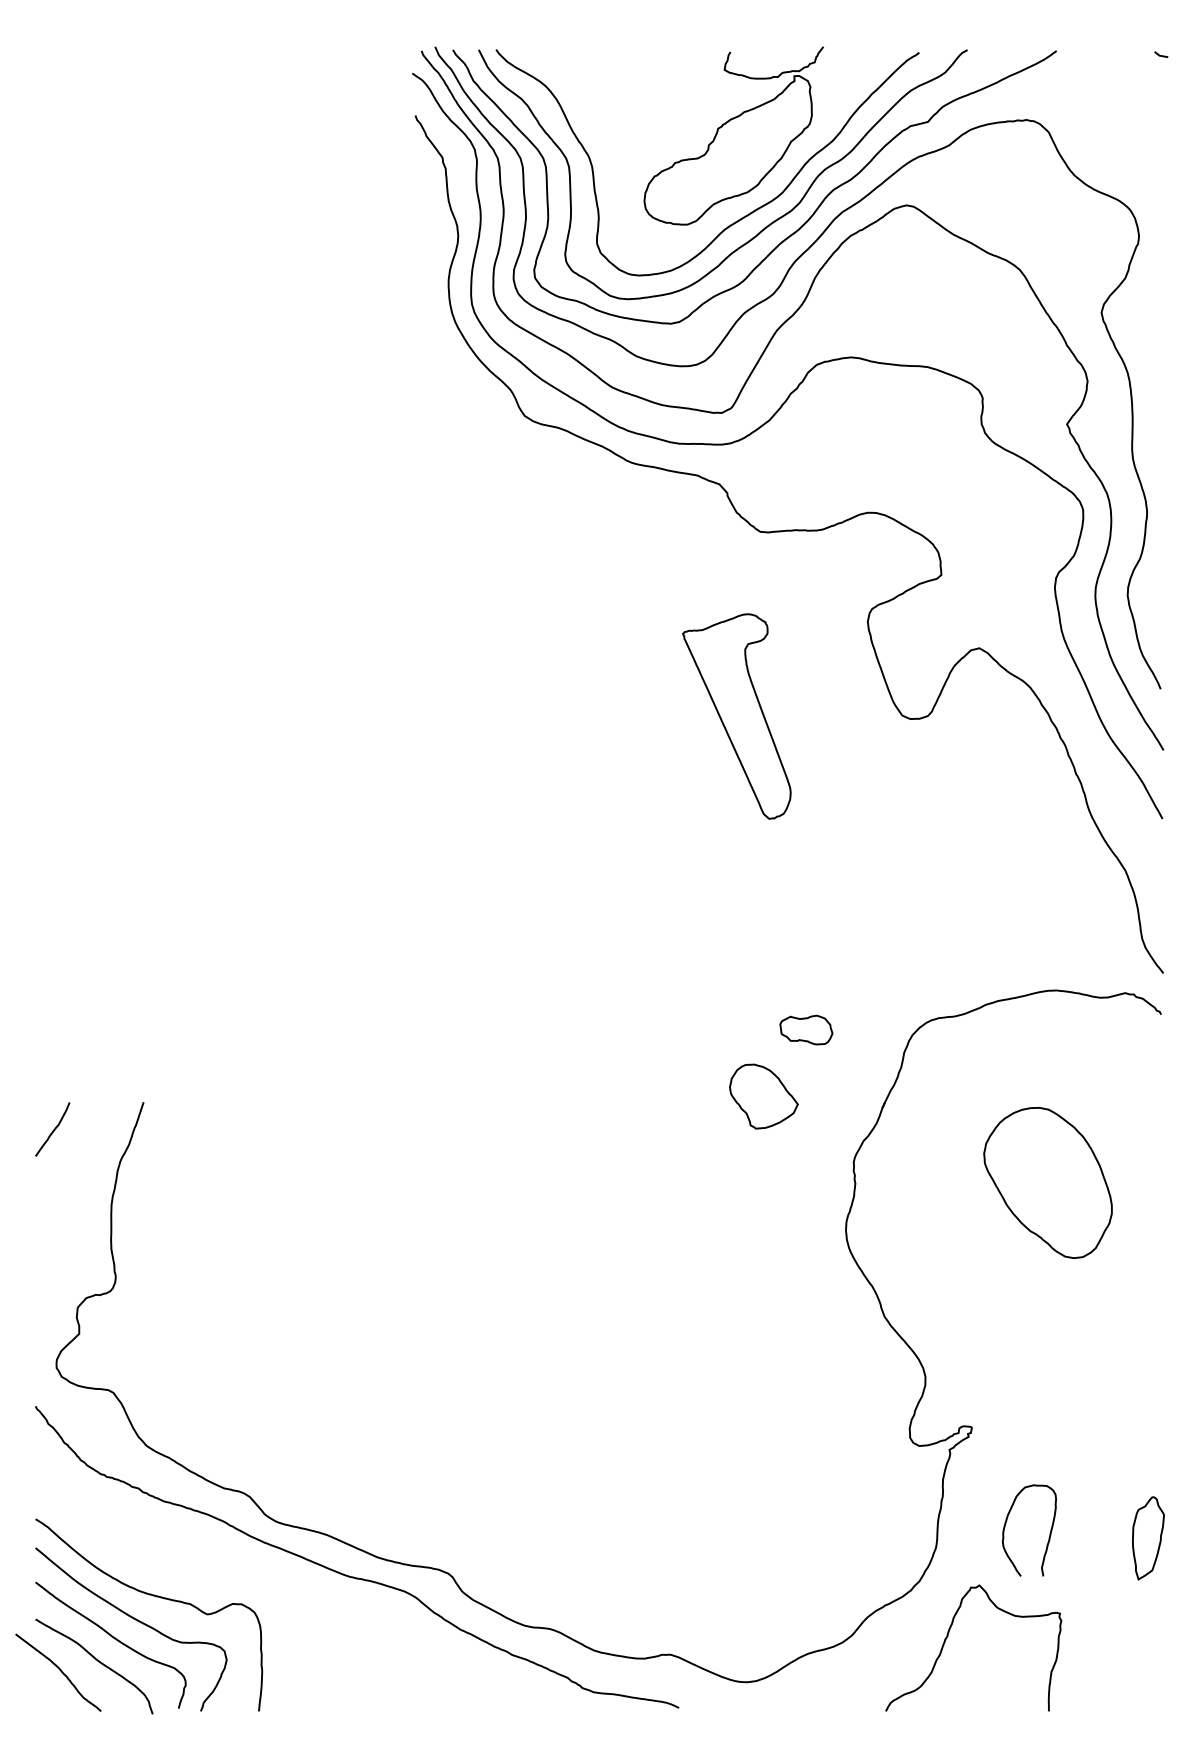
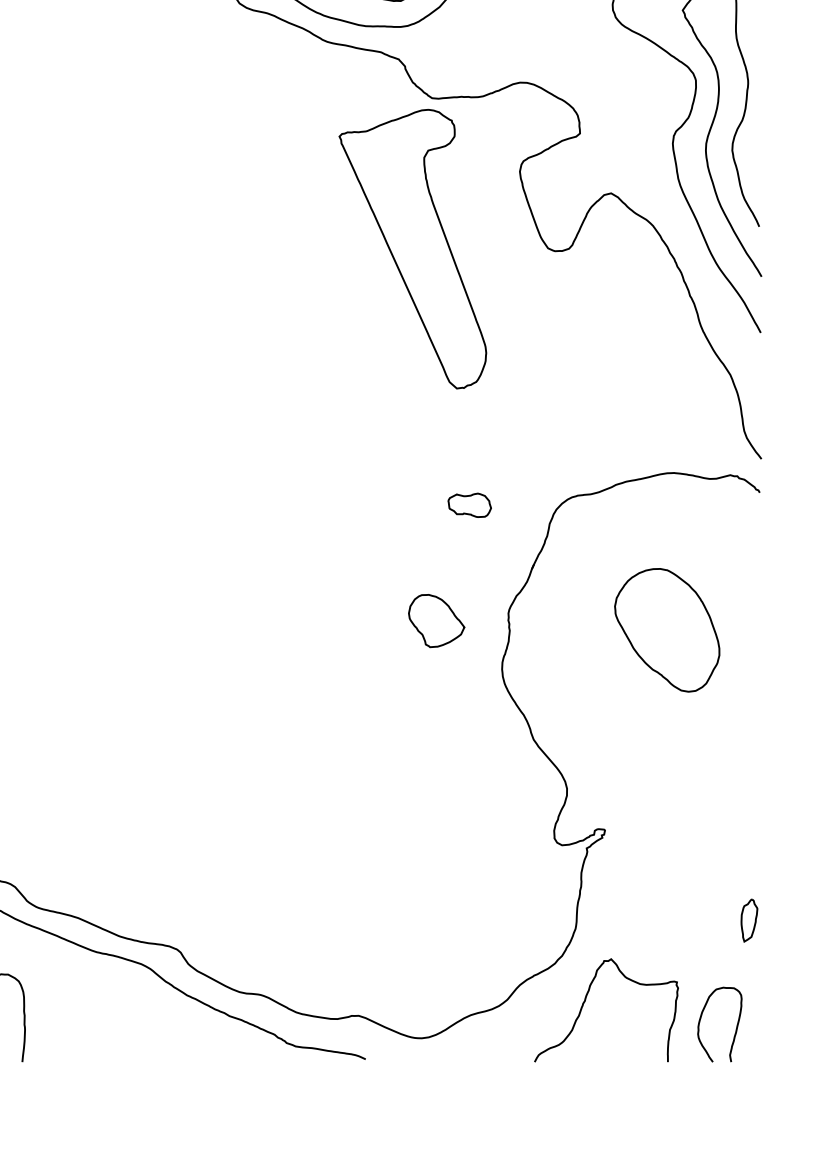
part: (736, 716) -> (412, 249), size x1.67
part: (763, 1096) -> (436, 620), moved
curve: (1049, 1533) -> (736, 1027), moved
part: (1148, 1537) -> (749, 920), size x0.62

